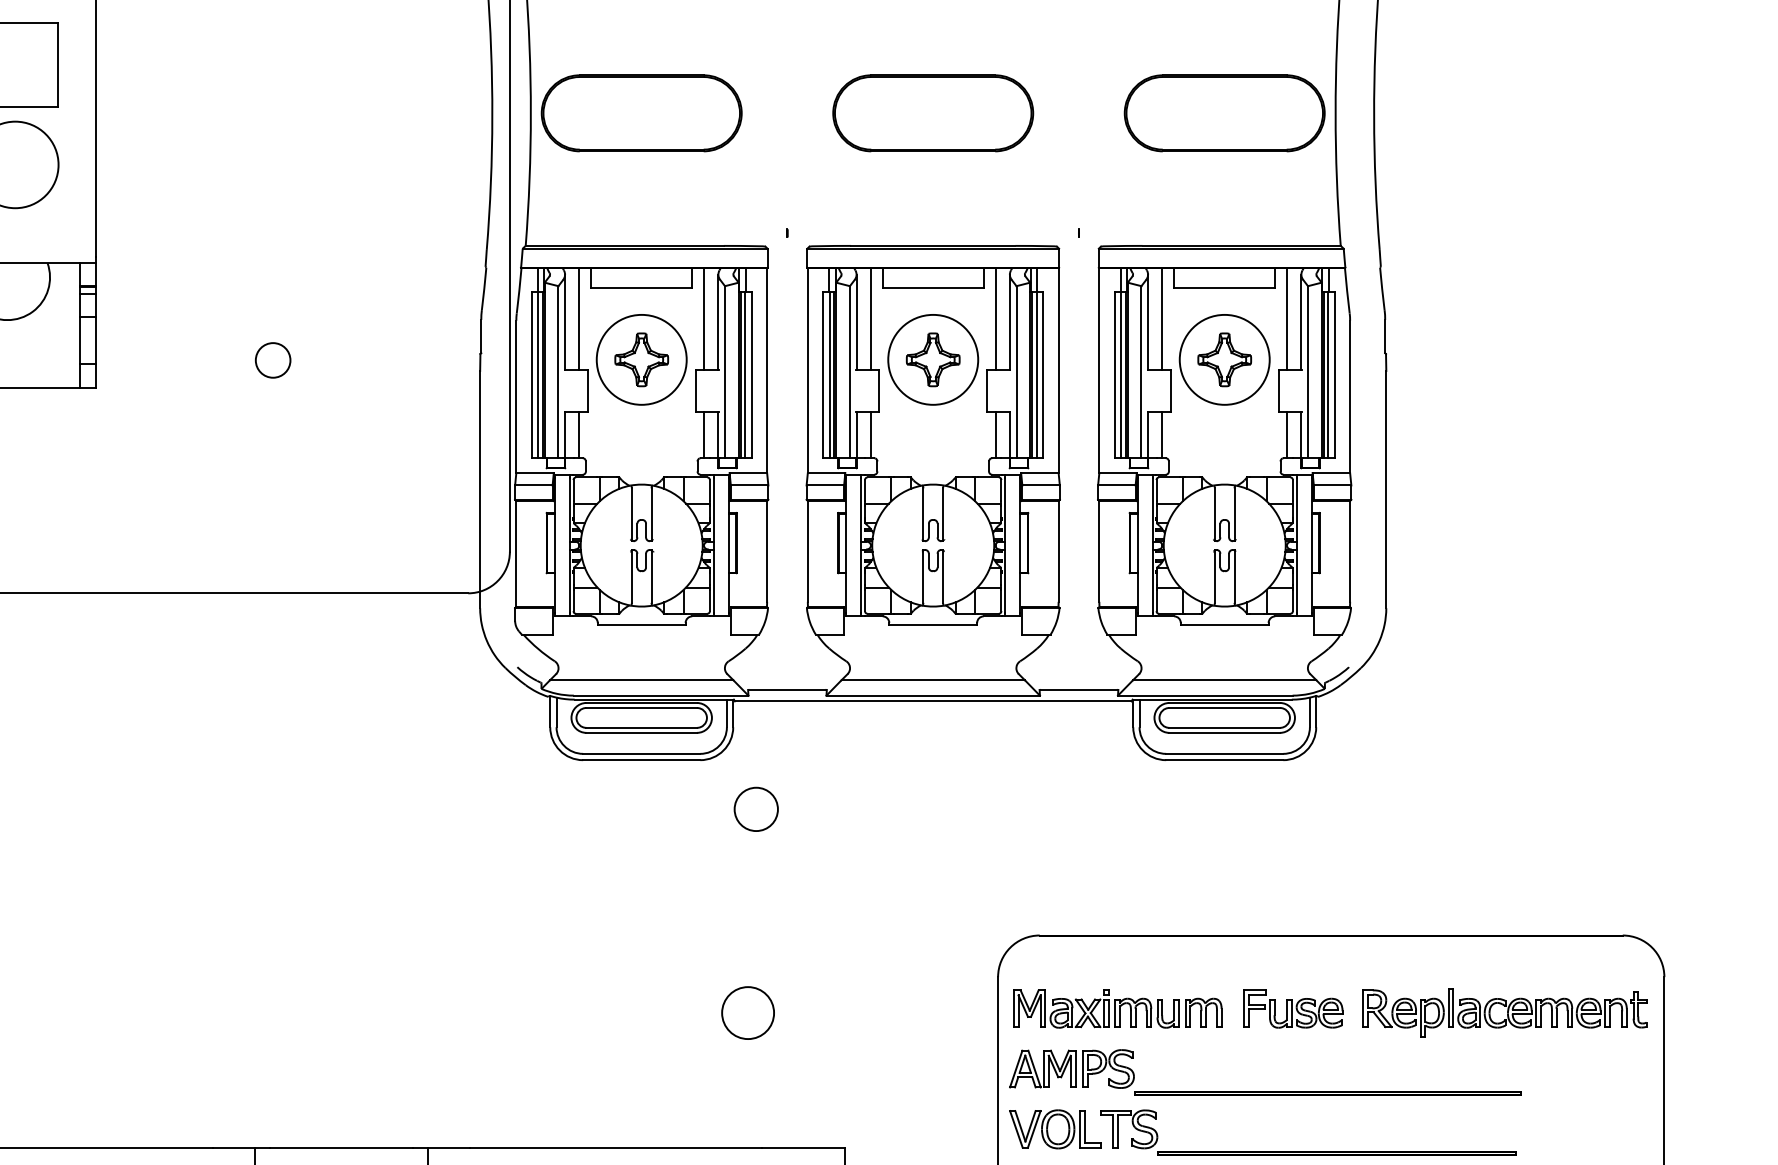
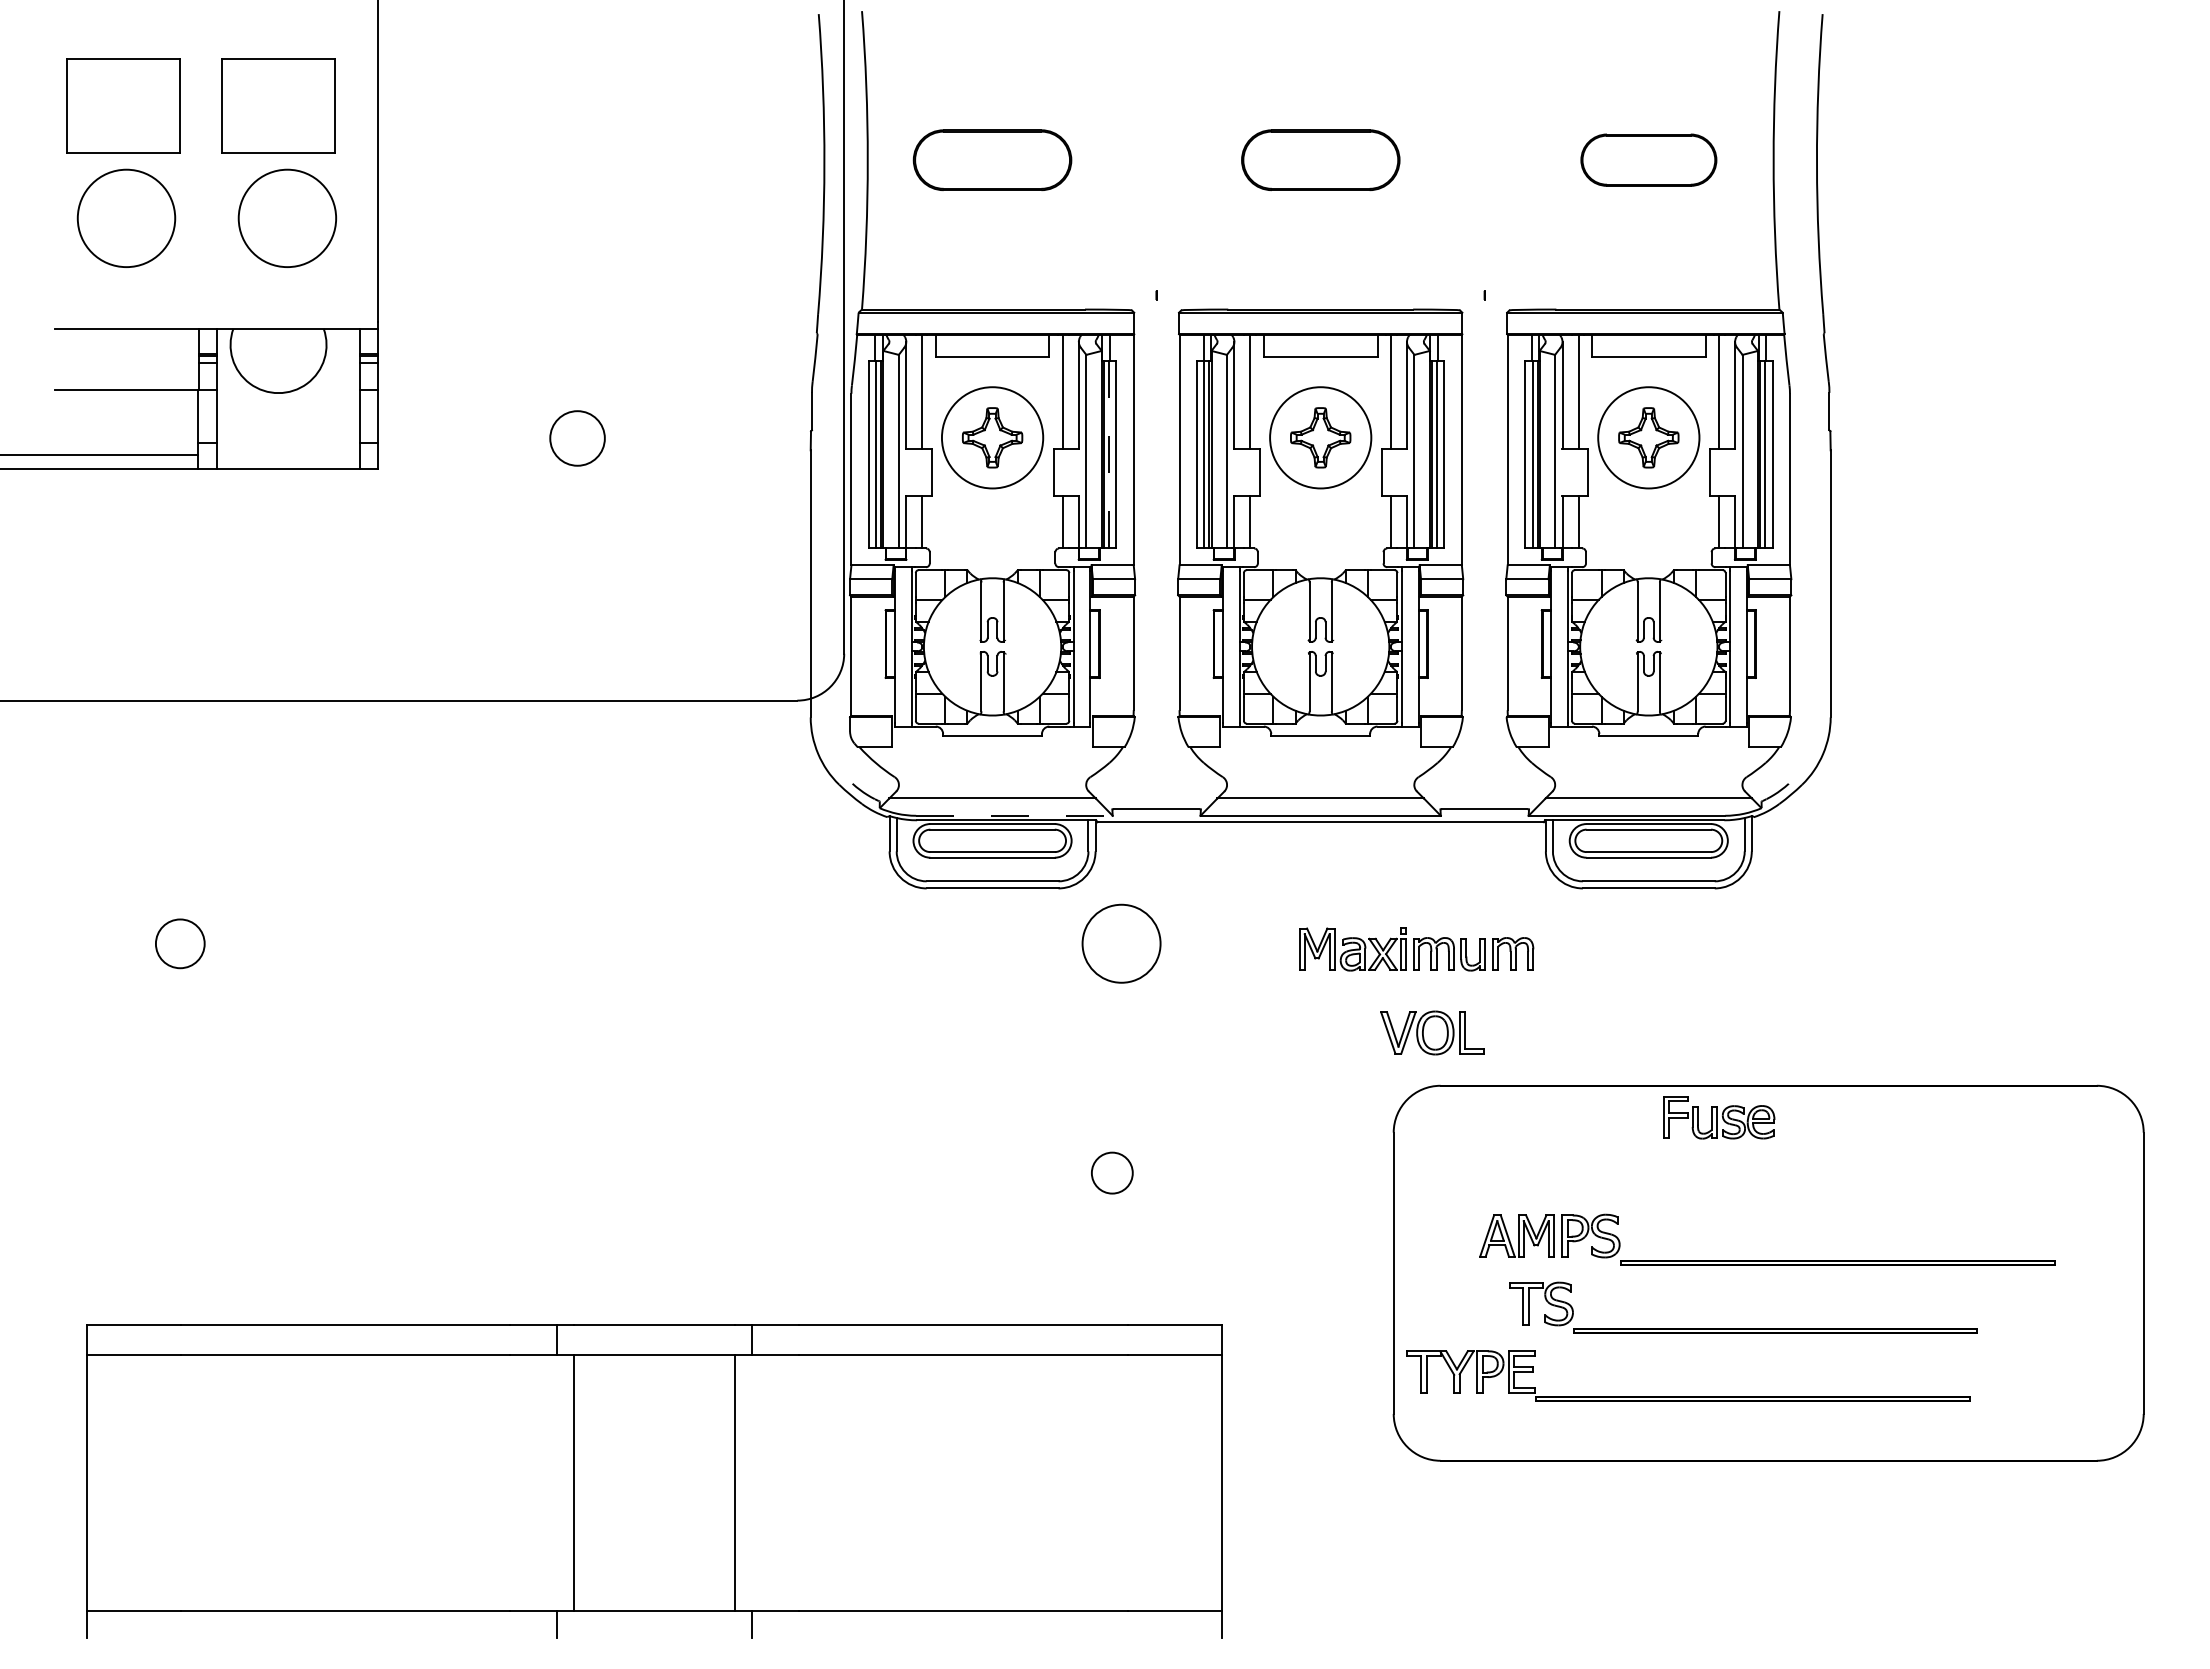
part: (641, 112) -> (992, 159), size x0.7
part: (933, 112) -> (1320, 159), size x0.7
part: (1224, 112) -> (1648, 159), size x0.6
circle: (272, 360) -> (577, 438), size x1.4
line: (744, 374) -> (1108, 454), solid -> dashed
line: (661, 695) -> (1014, 815), solid -> dashed
circle: (756, 809) -> (1121, 943), size x1.6
part: (1117, 1008) -> (1416, 949), moved
part: (1293, 1008) -> (1719, 1117), moved
circle: (748, 1012) -> (1112, 1172), size x0.7
part: (1505, 1012) -> (1964, 1172), removed
part: (1265, 1090) -> (1767, 1260), moved
part: (1055, 1128) -> (1432, 1032), moved

